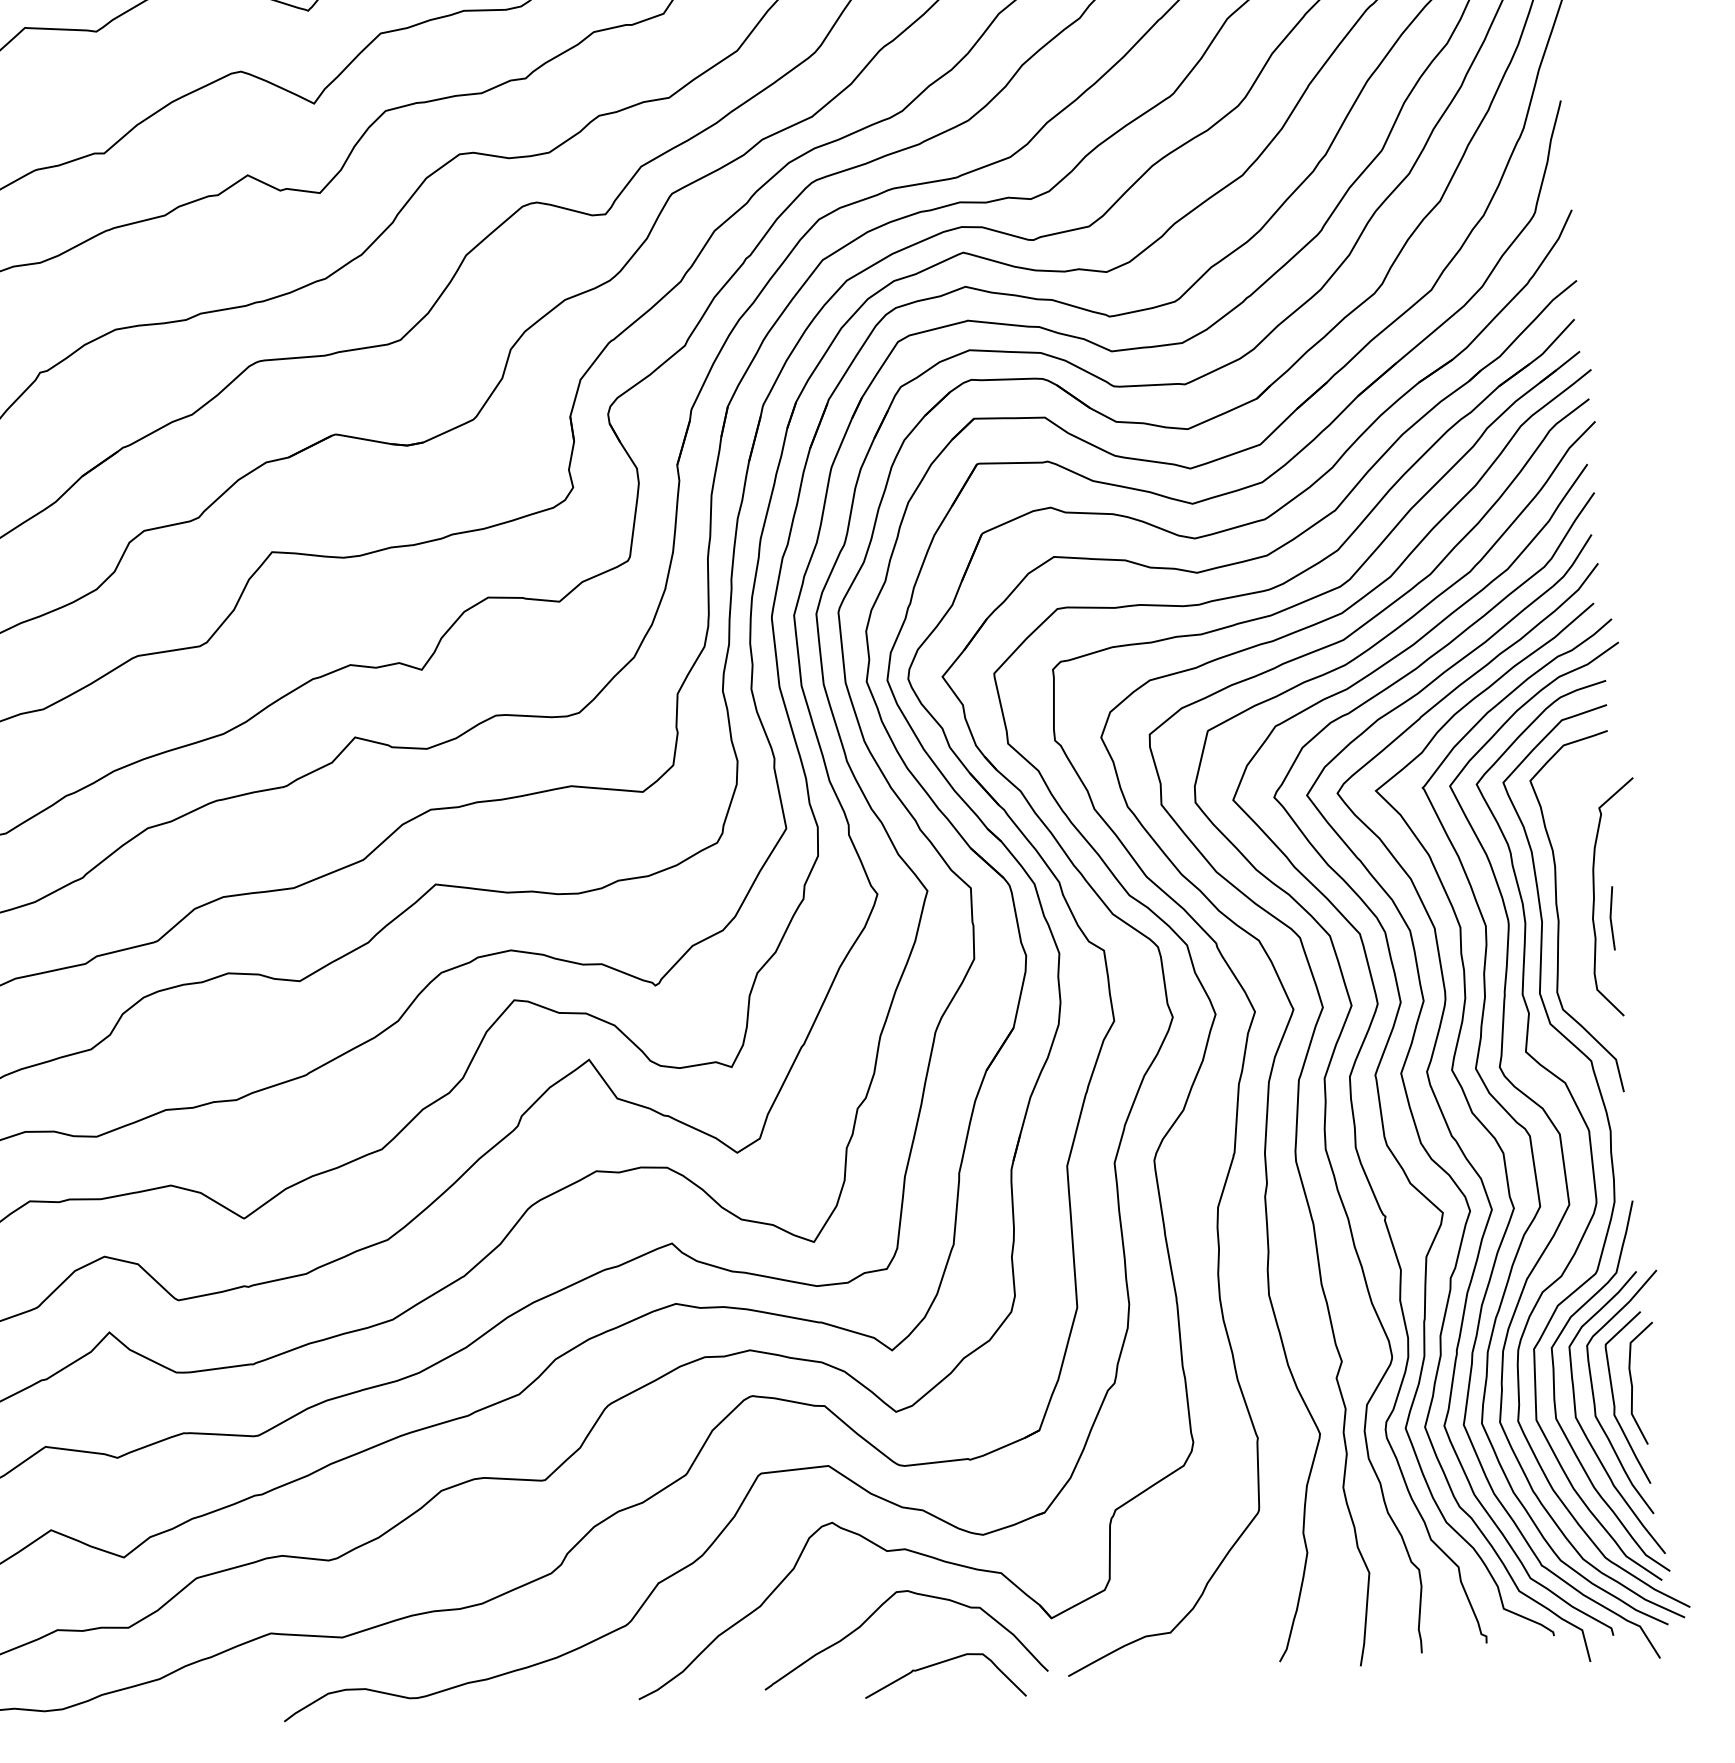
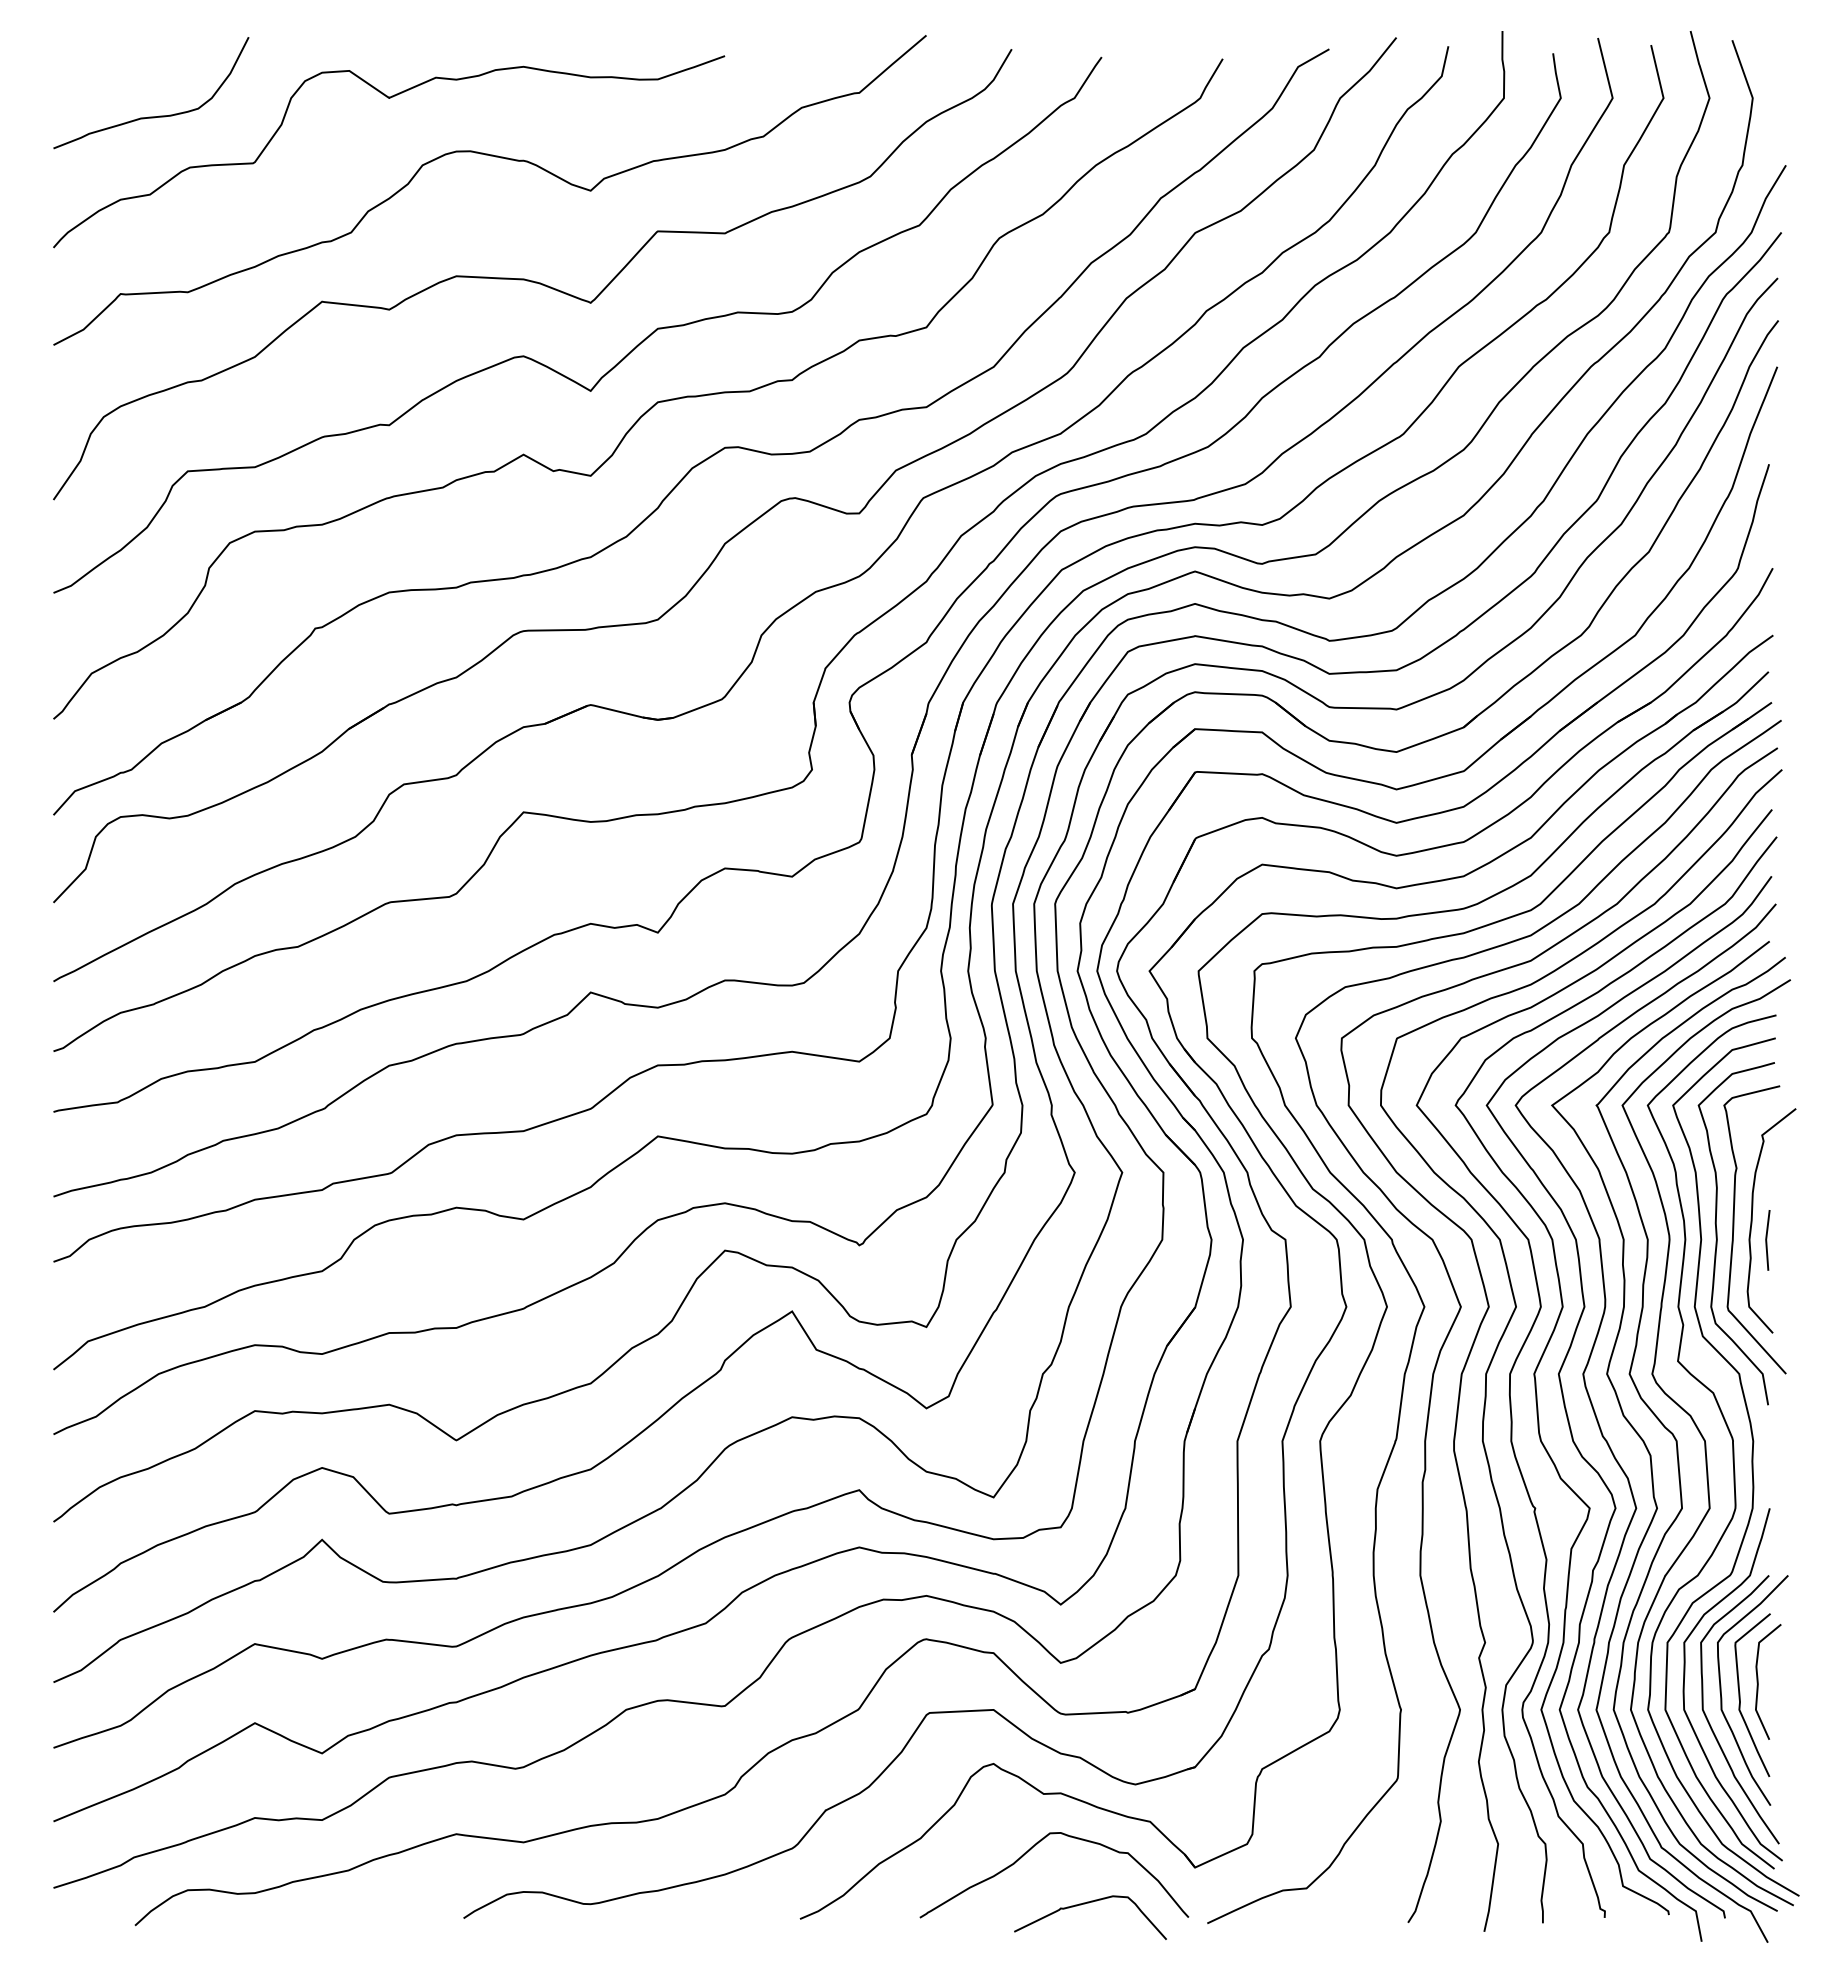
curve: (1576, 909) -> (1734, 1229), added

